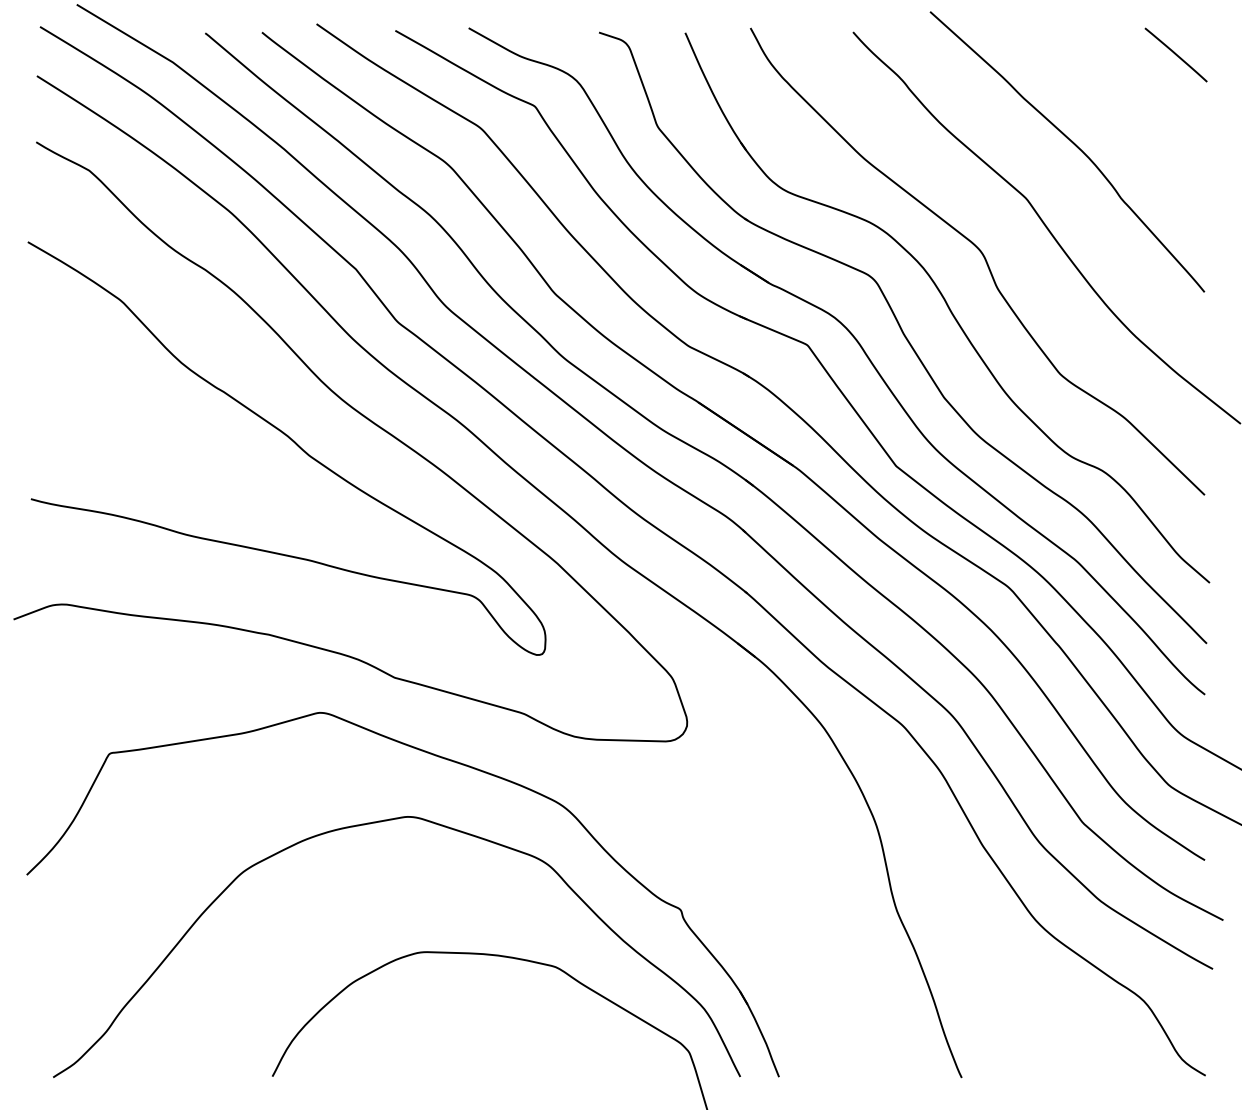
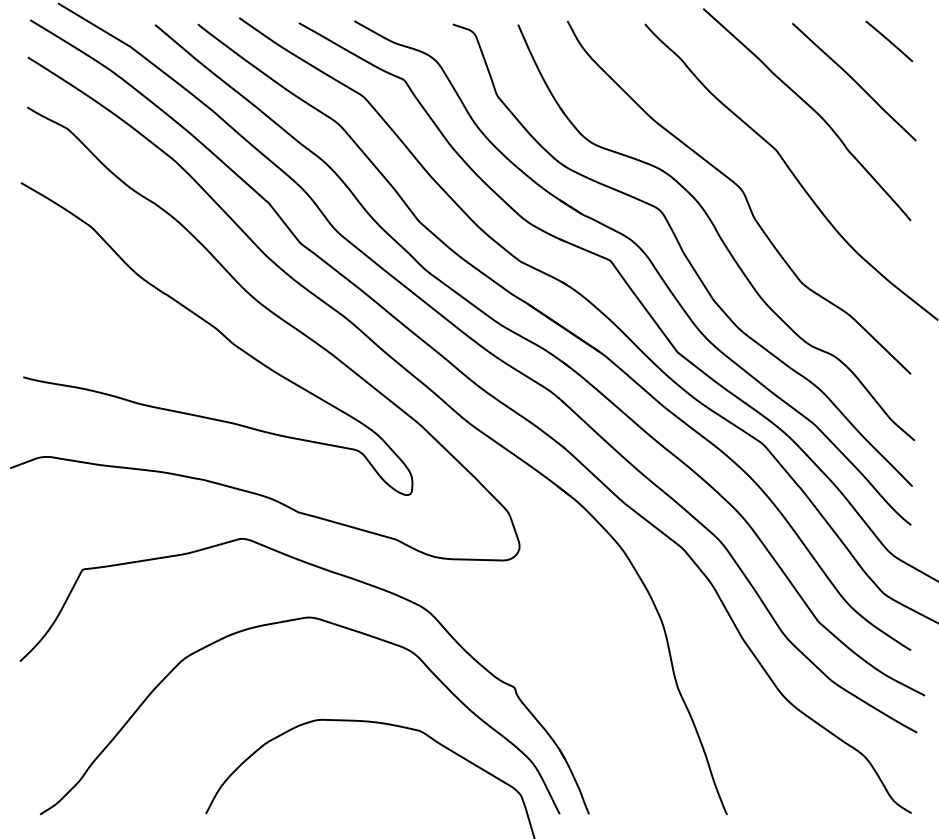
curve: (1130, 109) -> (854, 82), added

